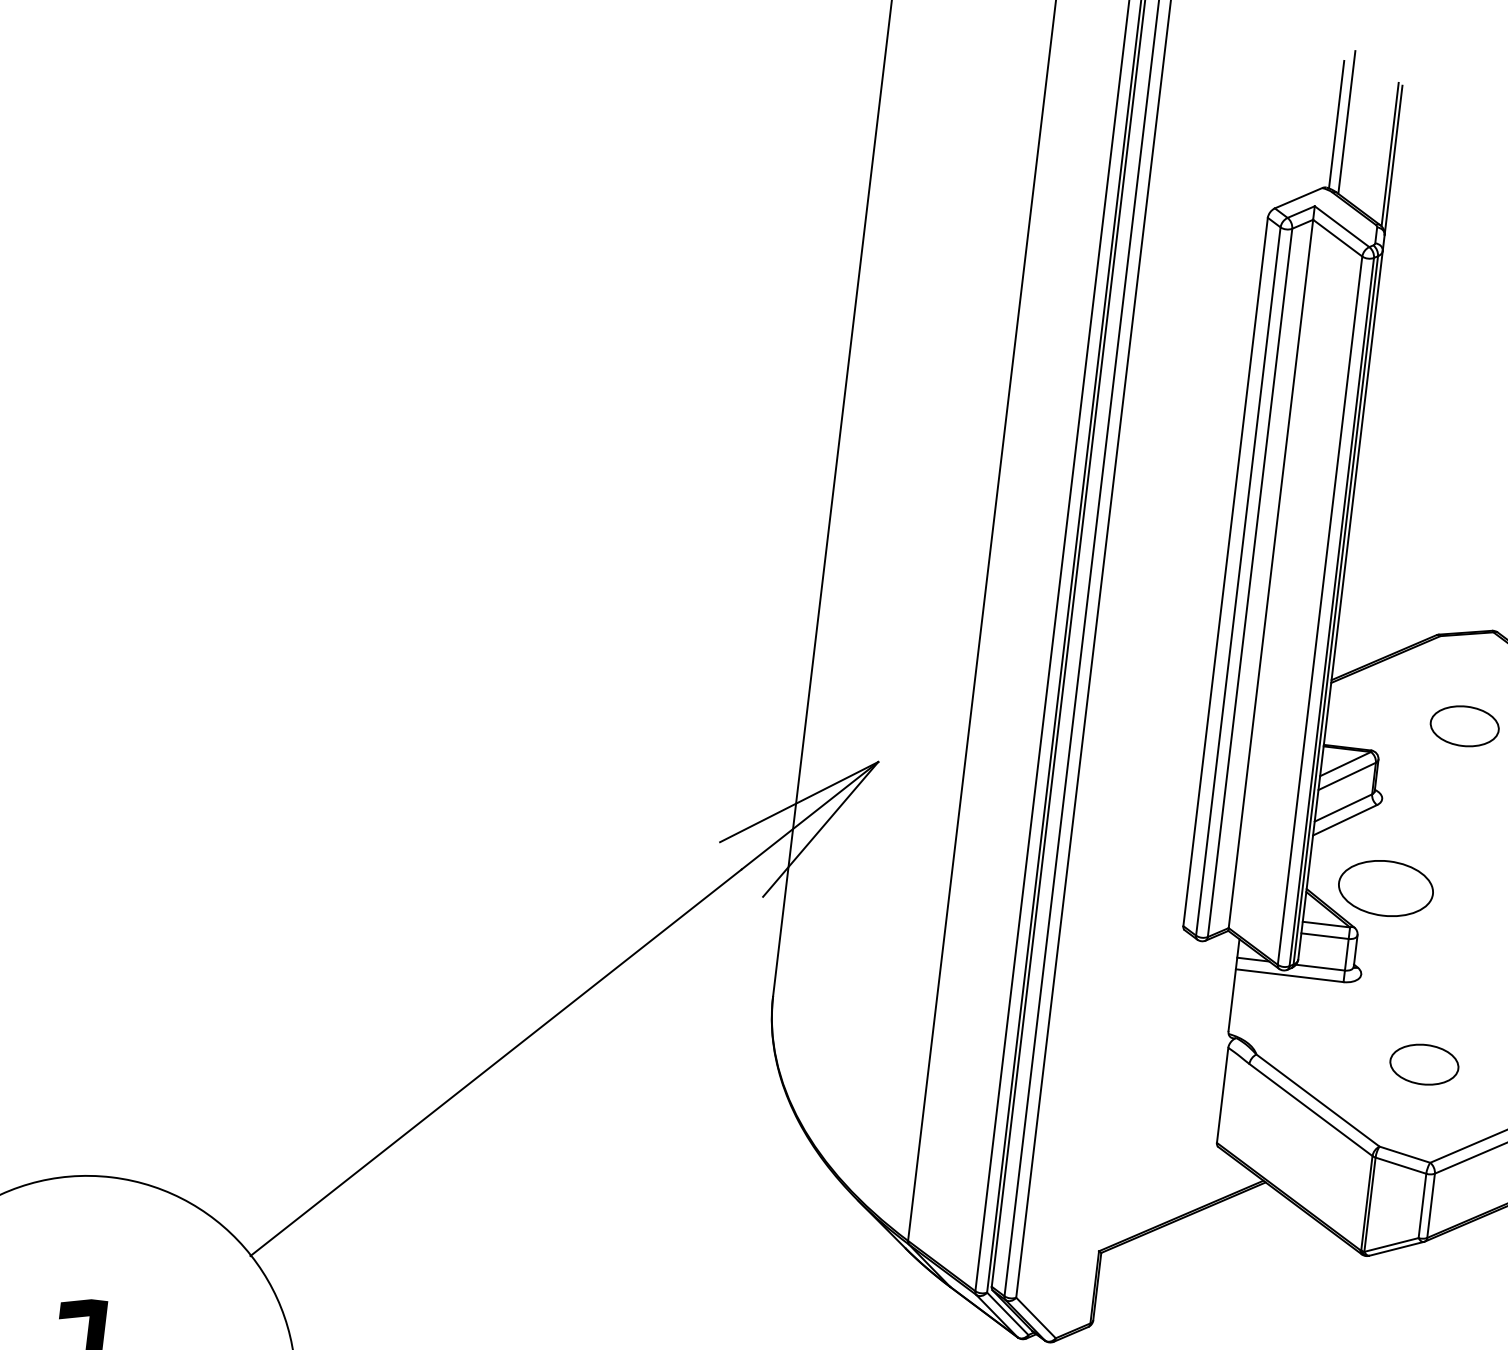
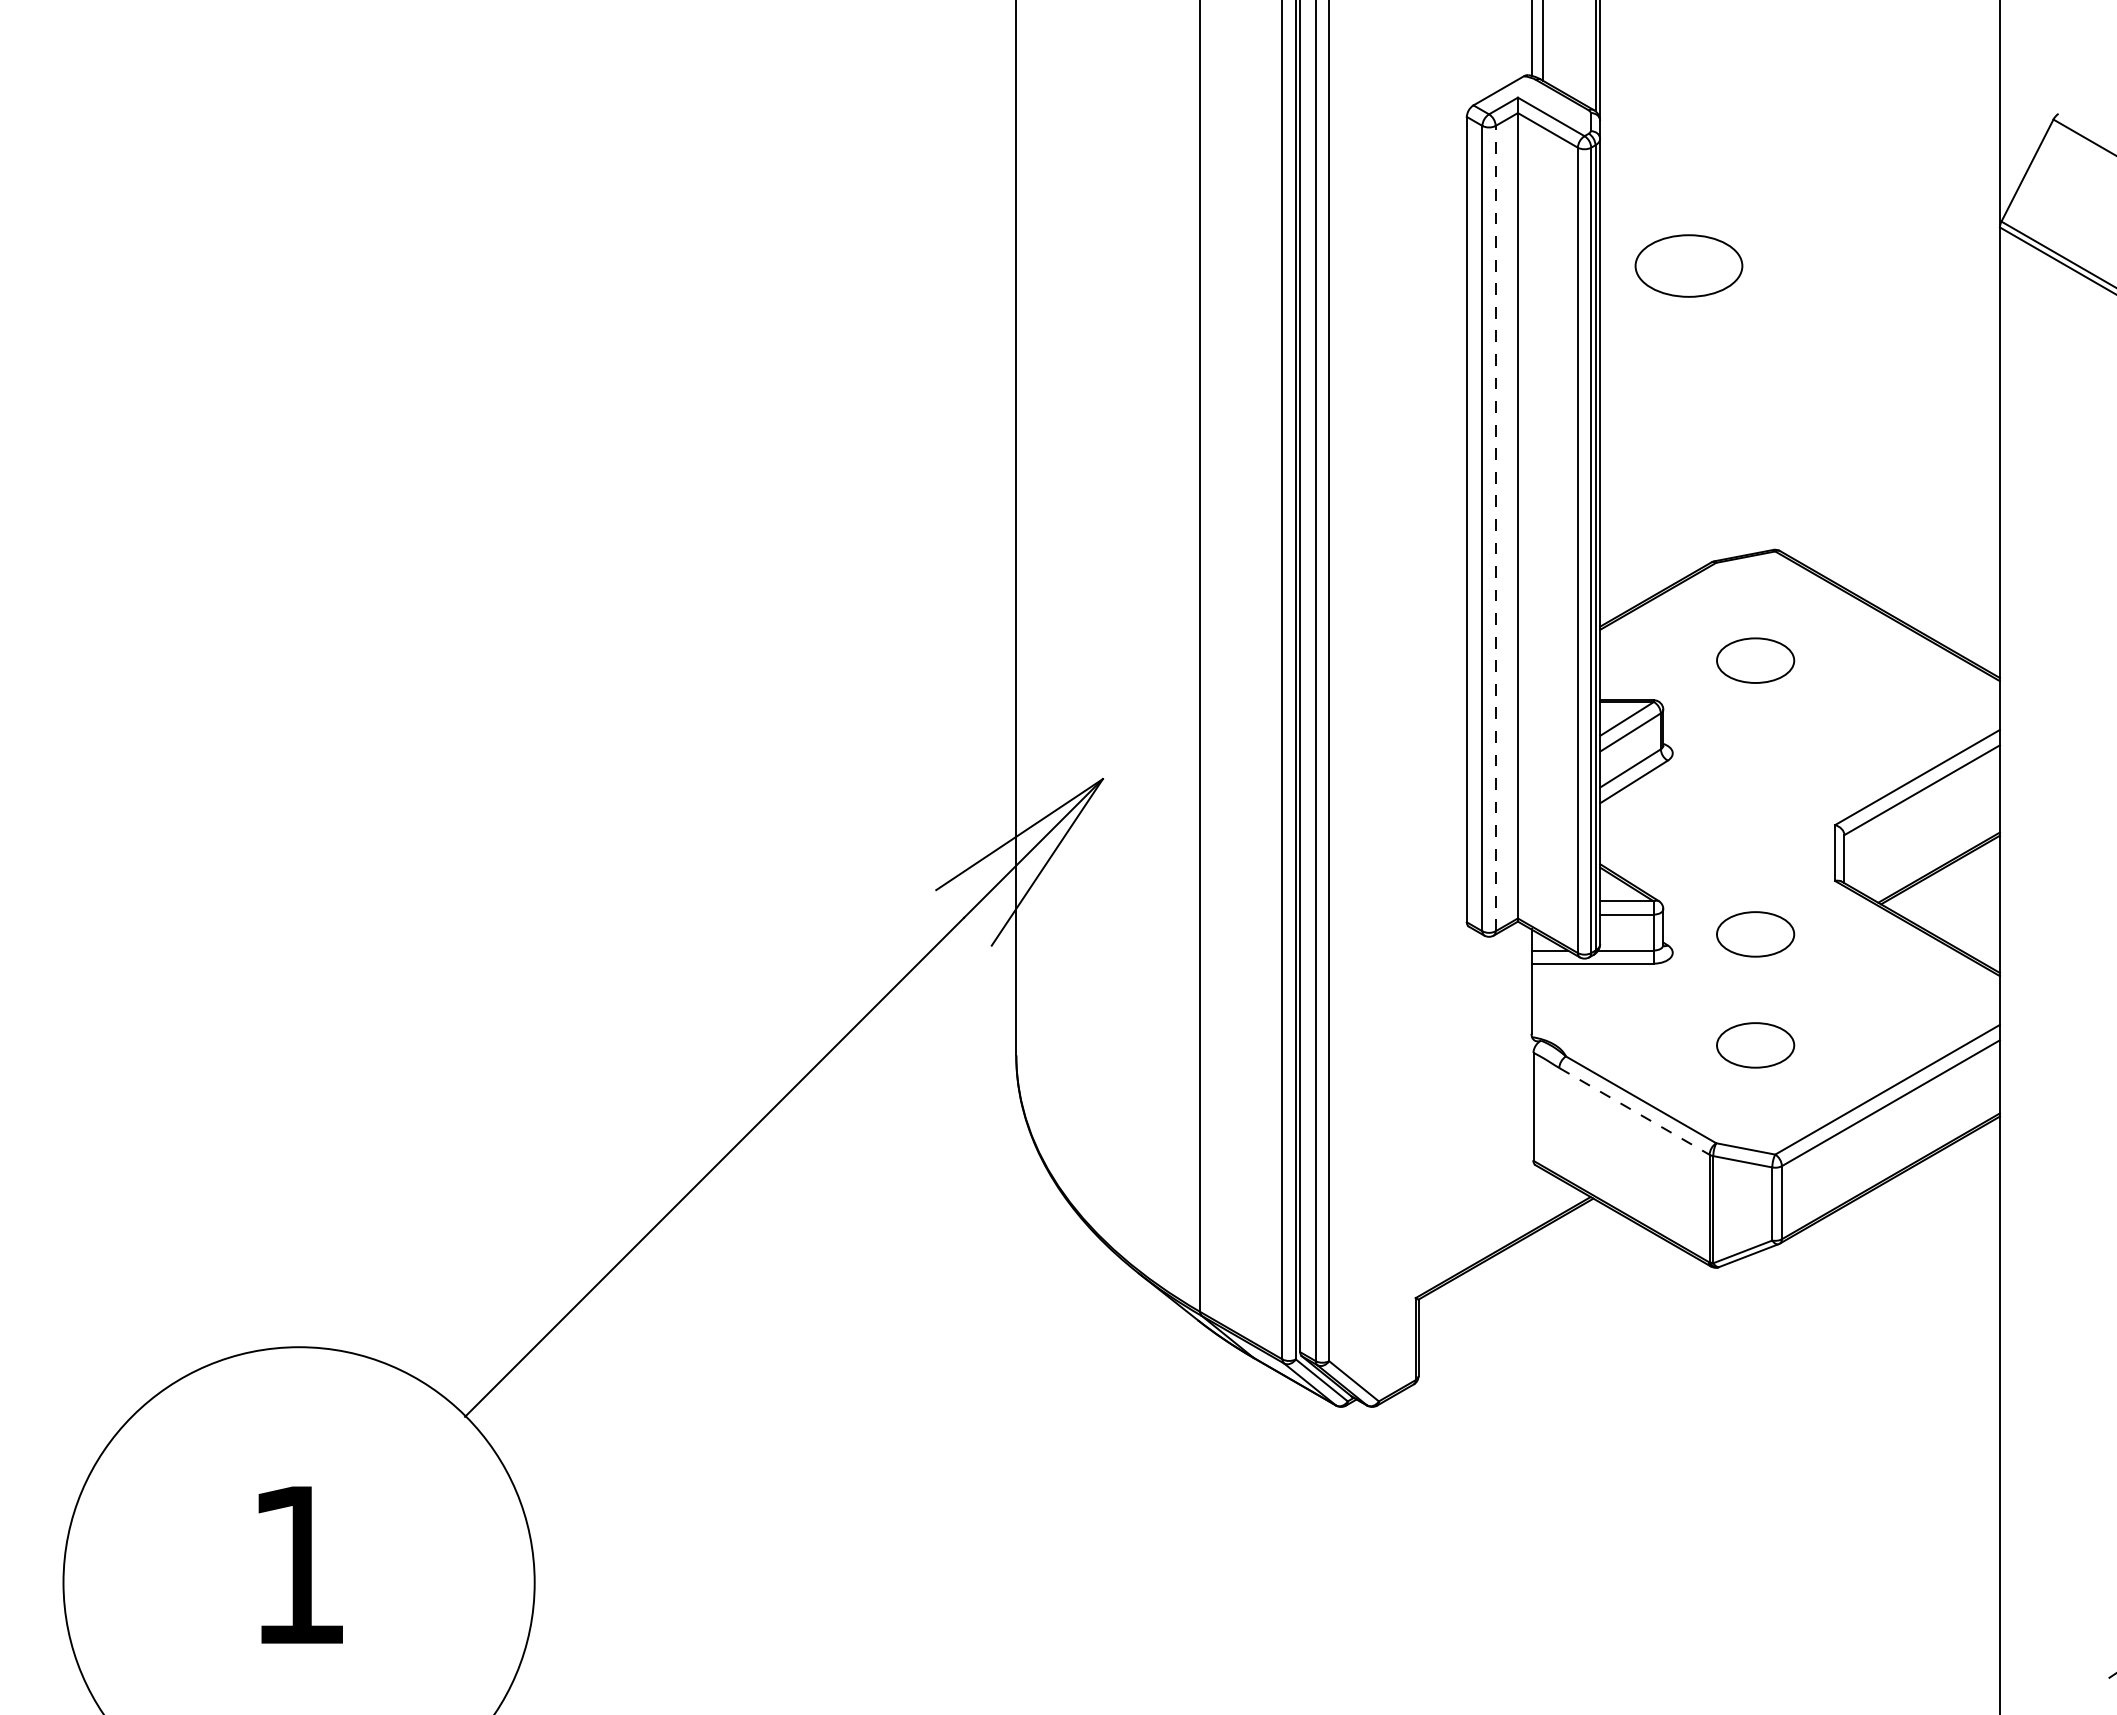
line: (1249, 582) -> (1495, 528), solid -> dashed
part: (1385, 887) -> (1688, 265), moved
part: (1435, 967) -> (1755, 934), added
line: (1310, 1110) -> (1634, 1111), solid -> dashed

